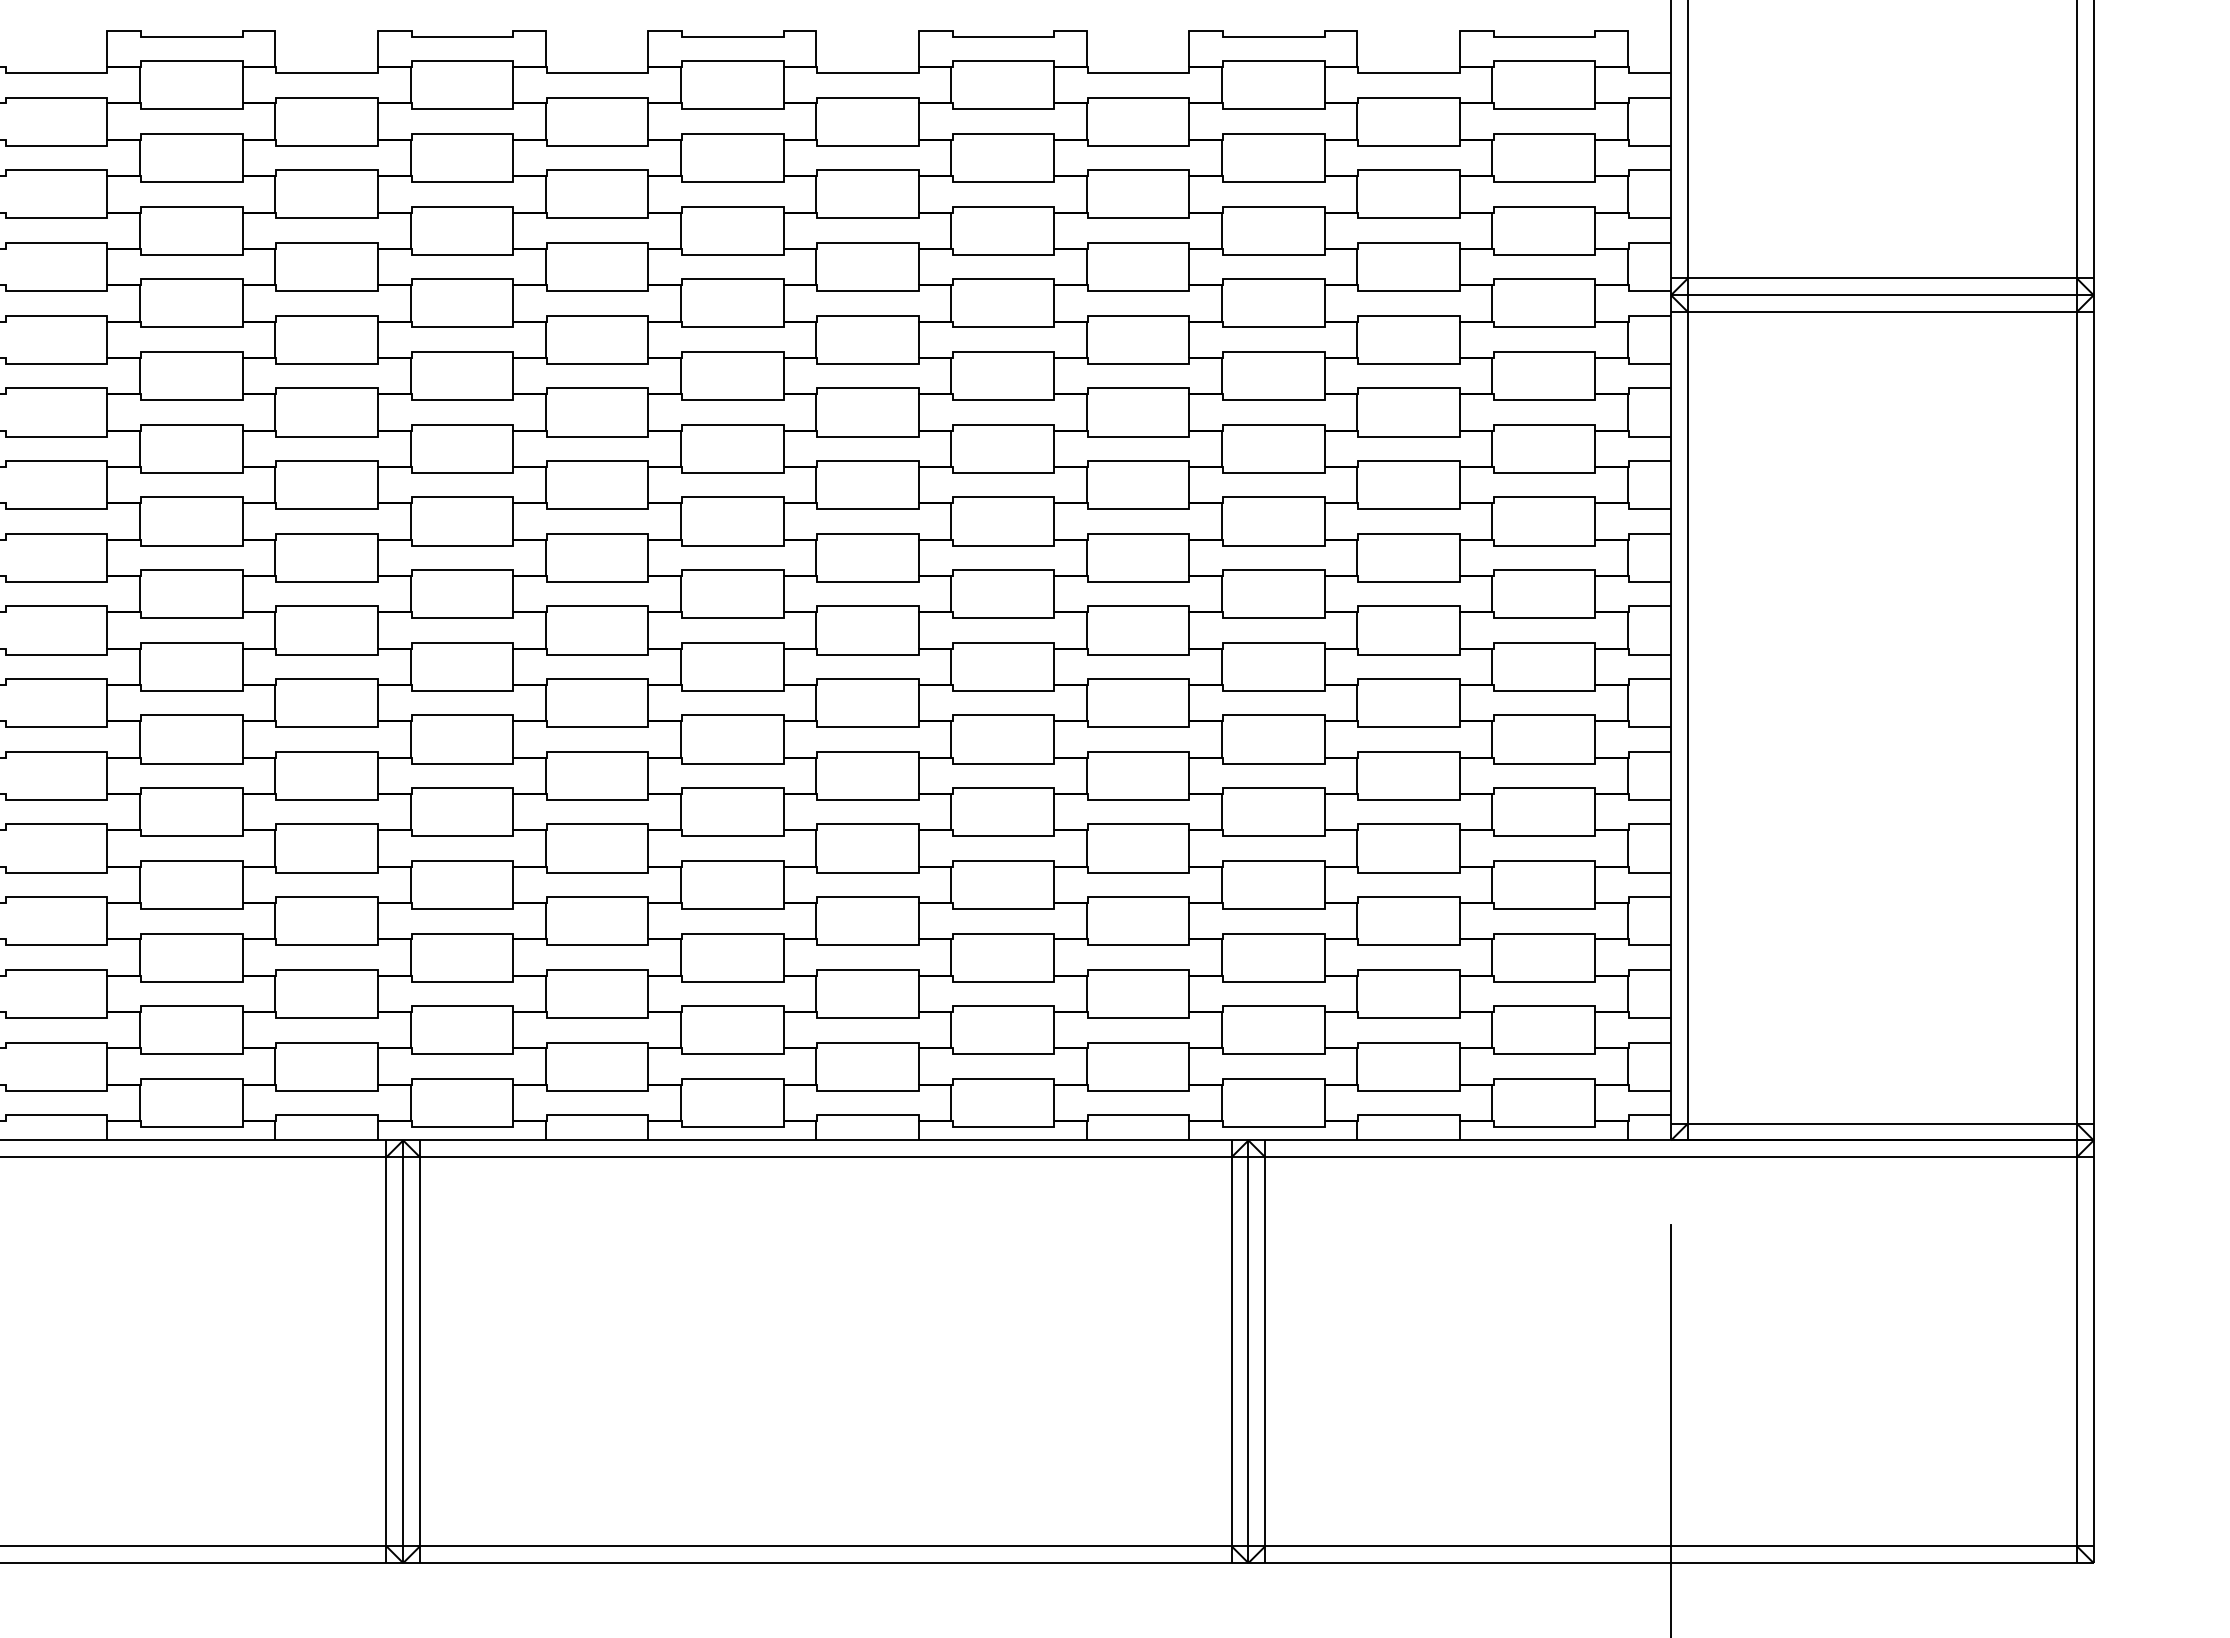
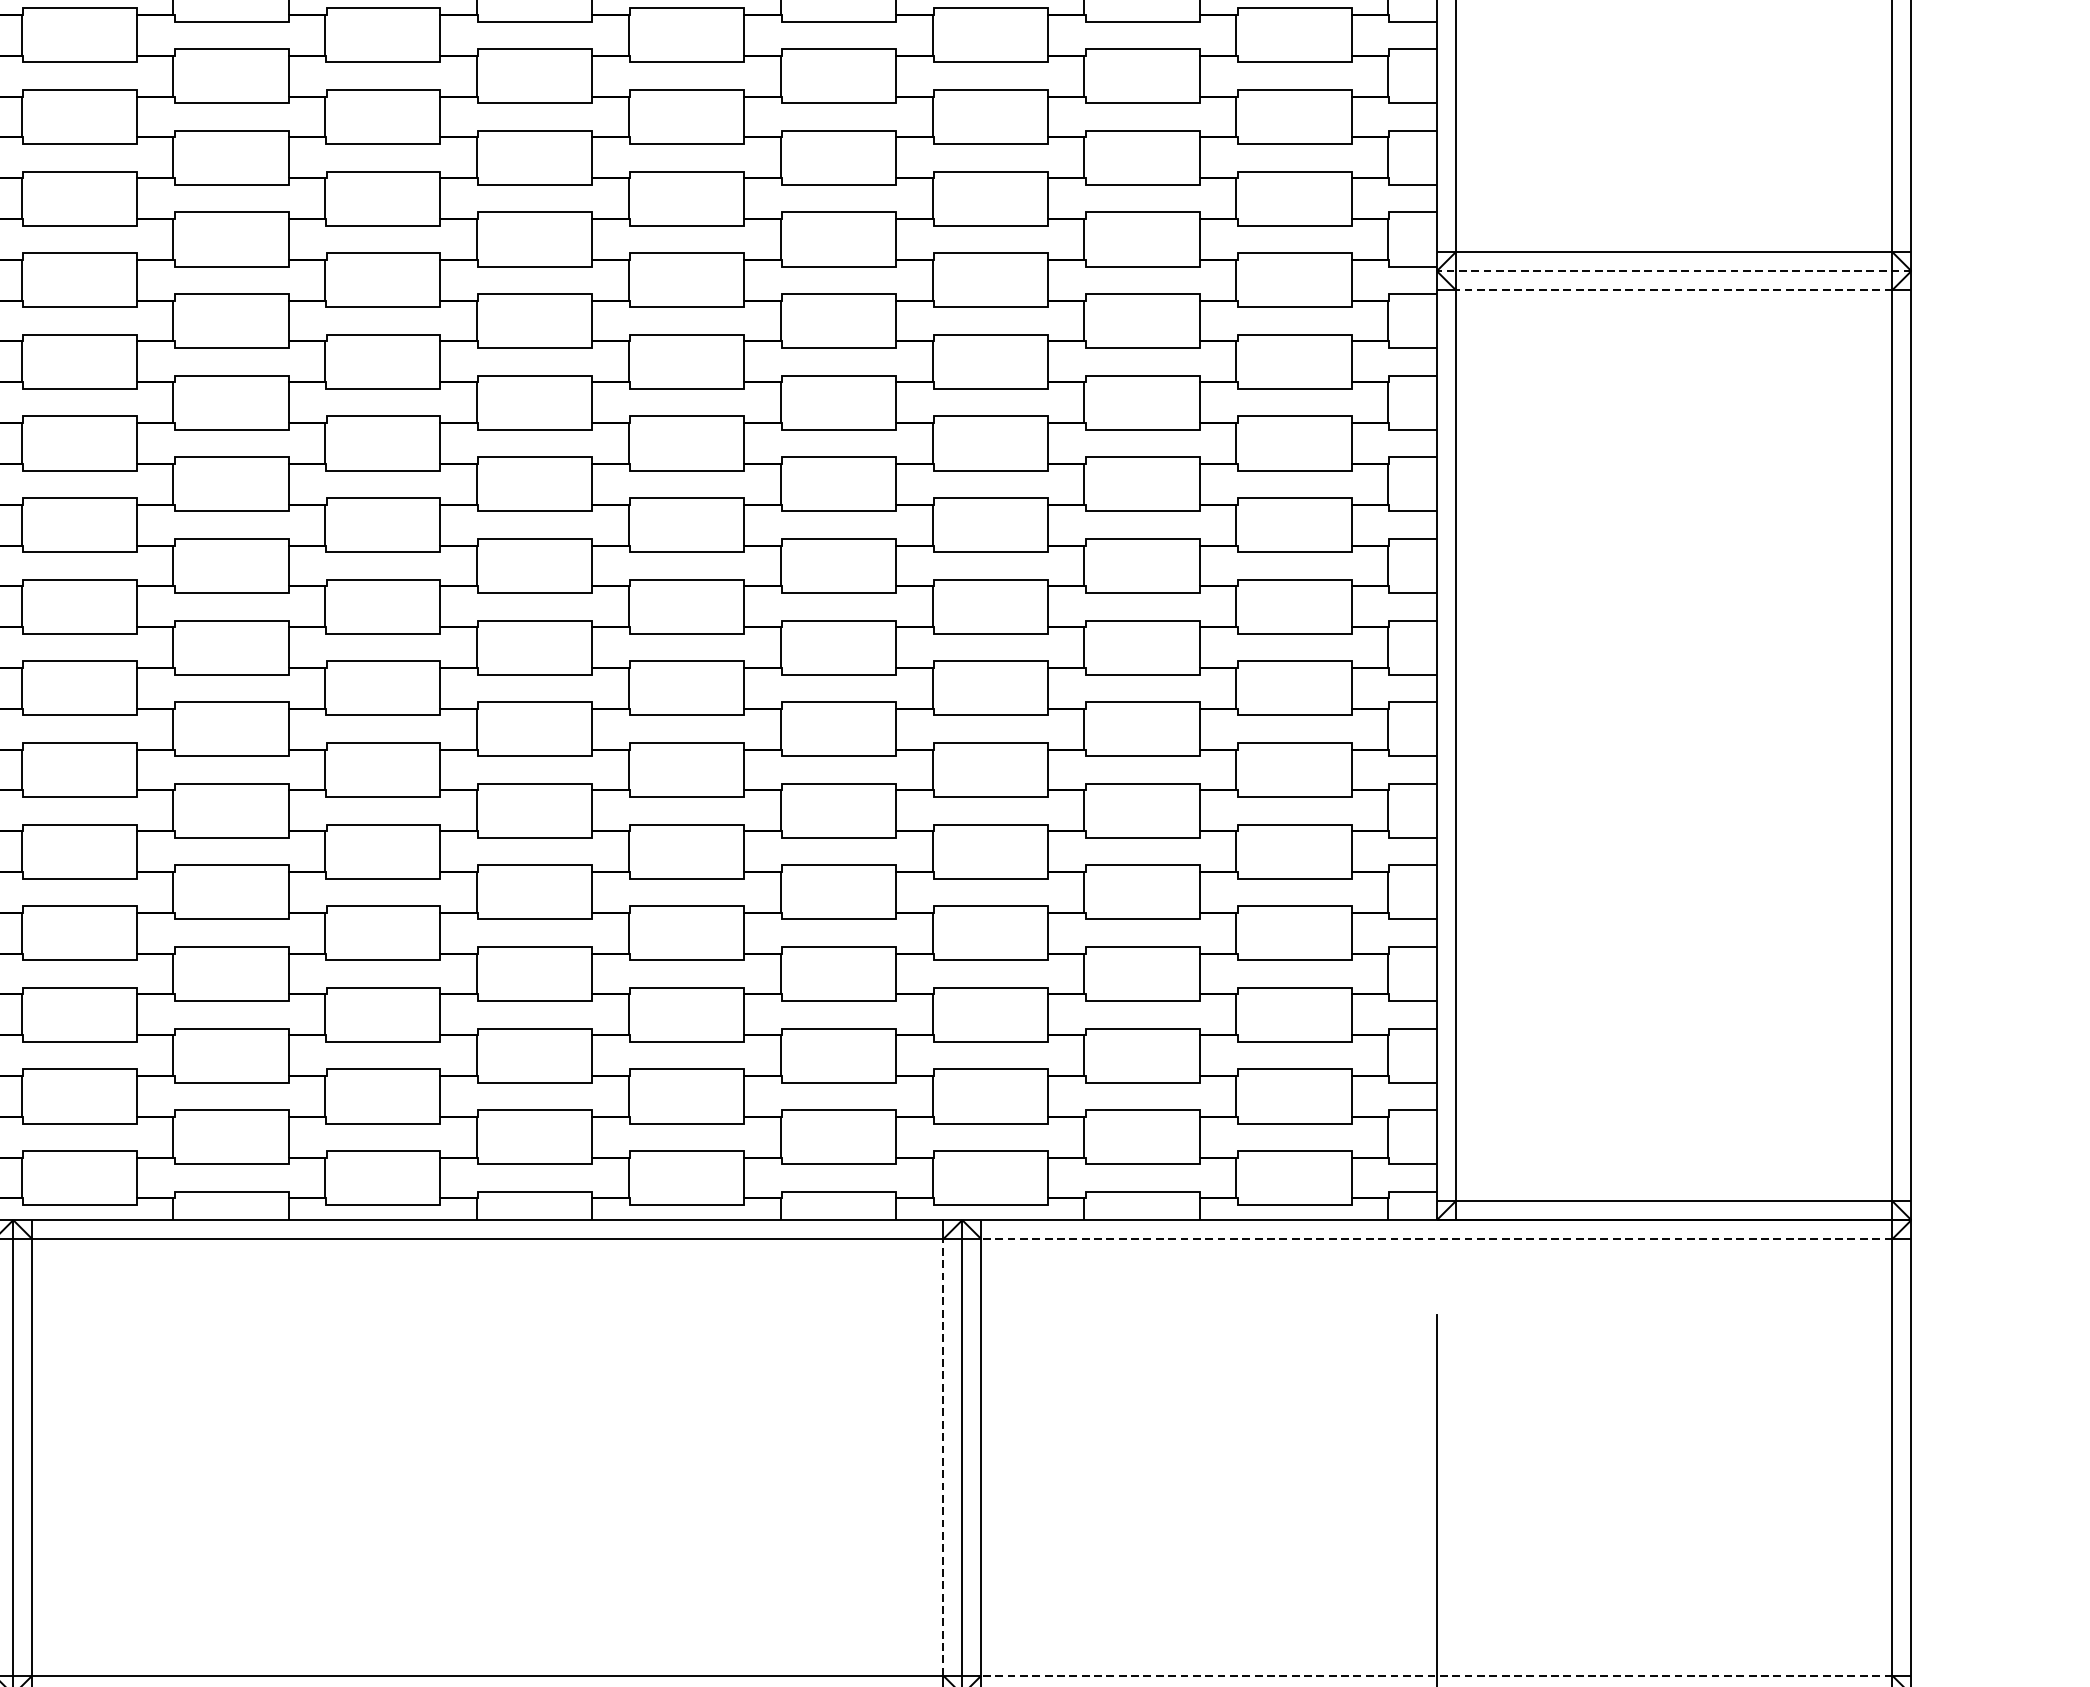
line: (1881, 295) -> (1673, 271), solid -> dashed
line: (1881, 312) -> (1673, 290), solid -> dashed
line: (1671, 1157) -> (1437, 1239), solid -> dashed
line: (1231, 1351) -> (943, 1457), solid -> dashed
line: (1671, 1546) -> (1437, 1676), solid -> dashed

